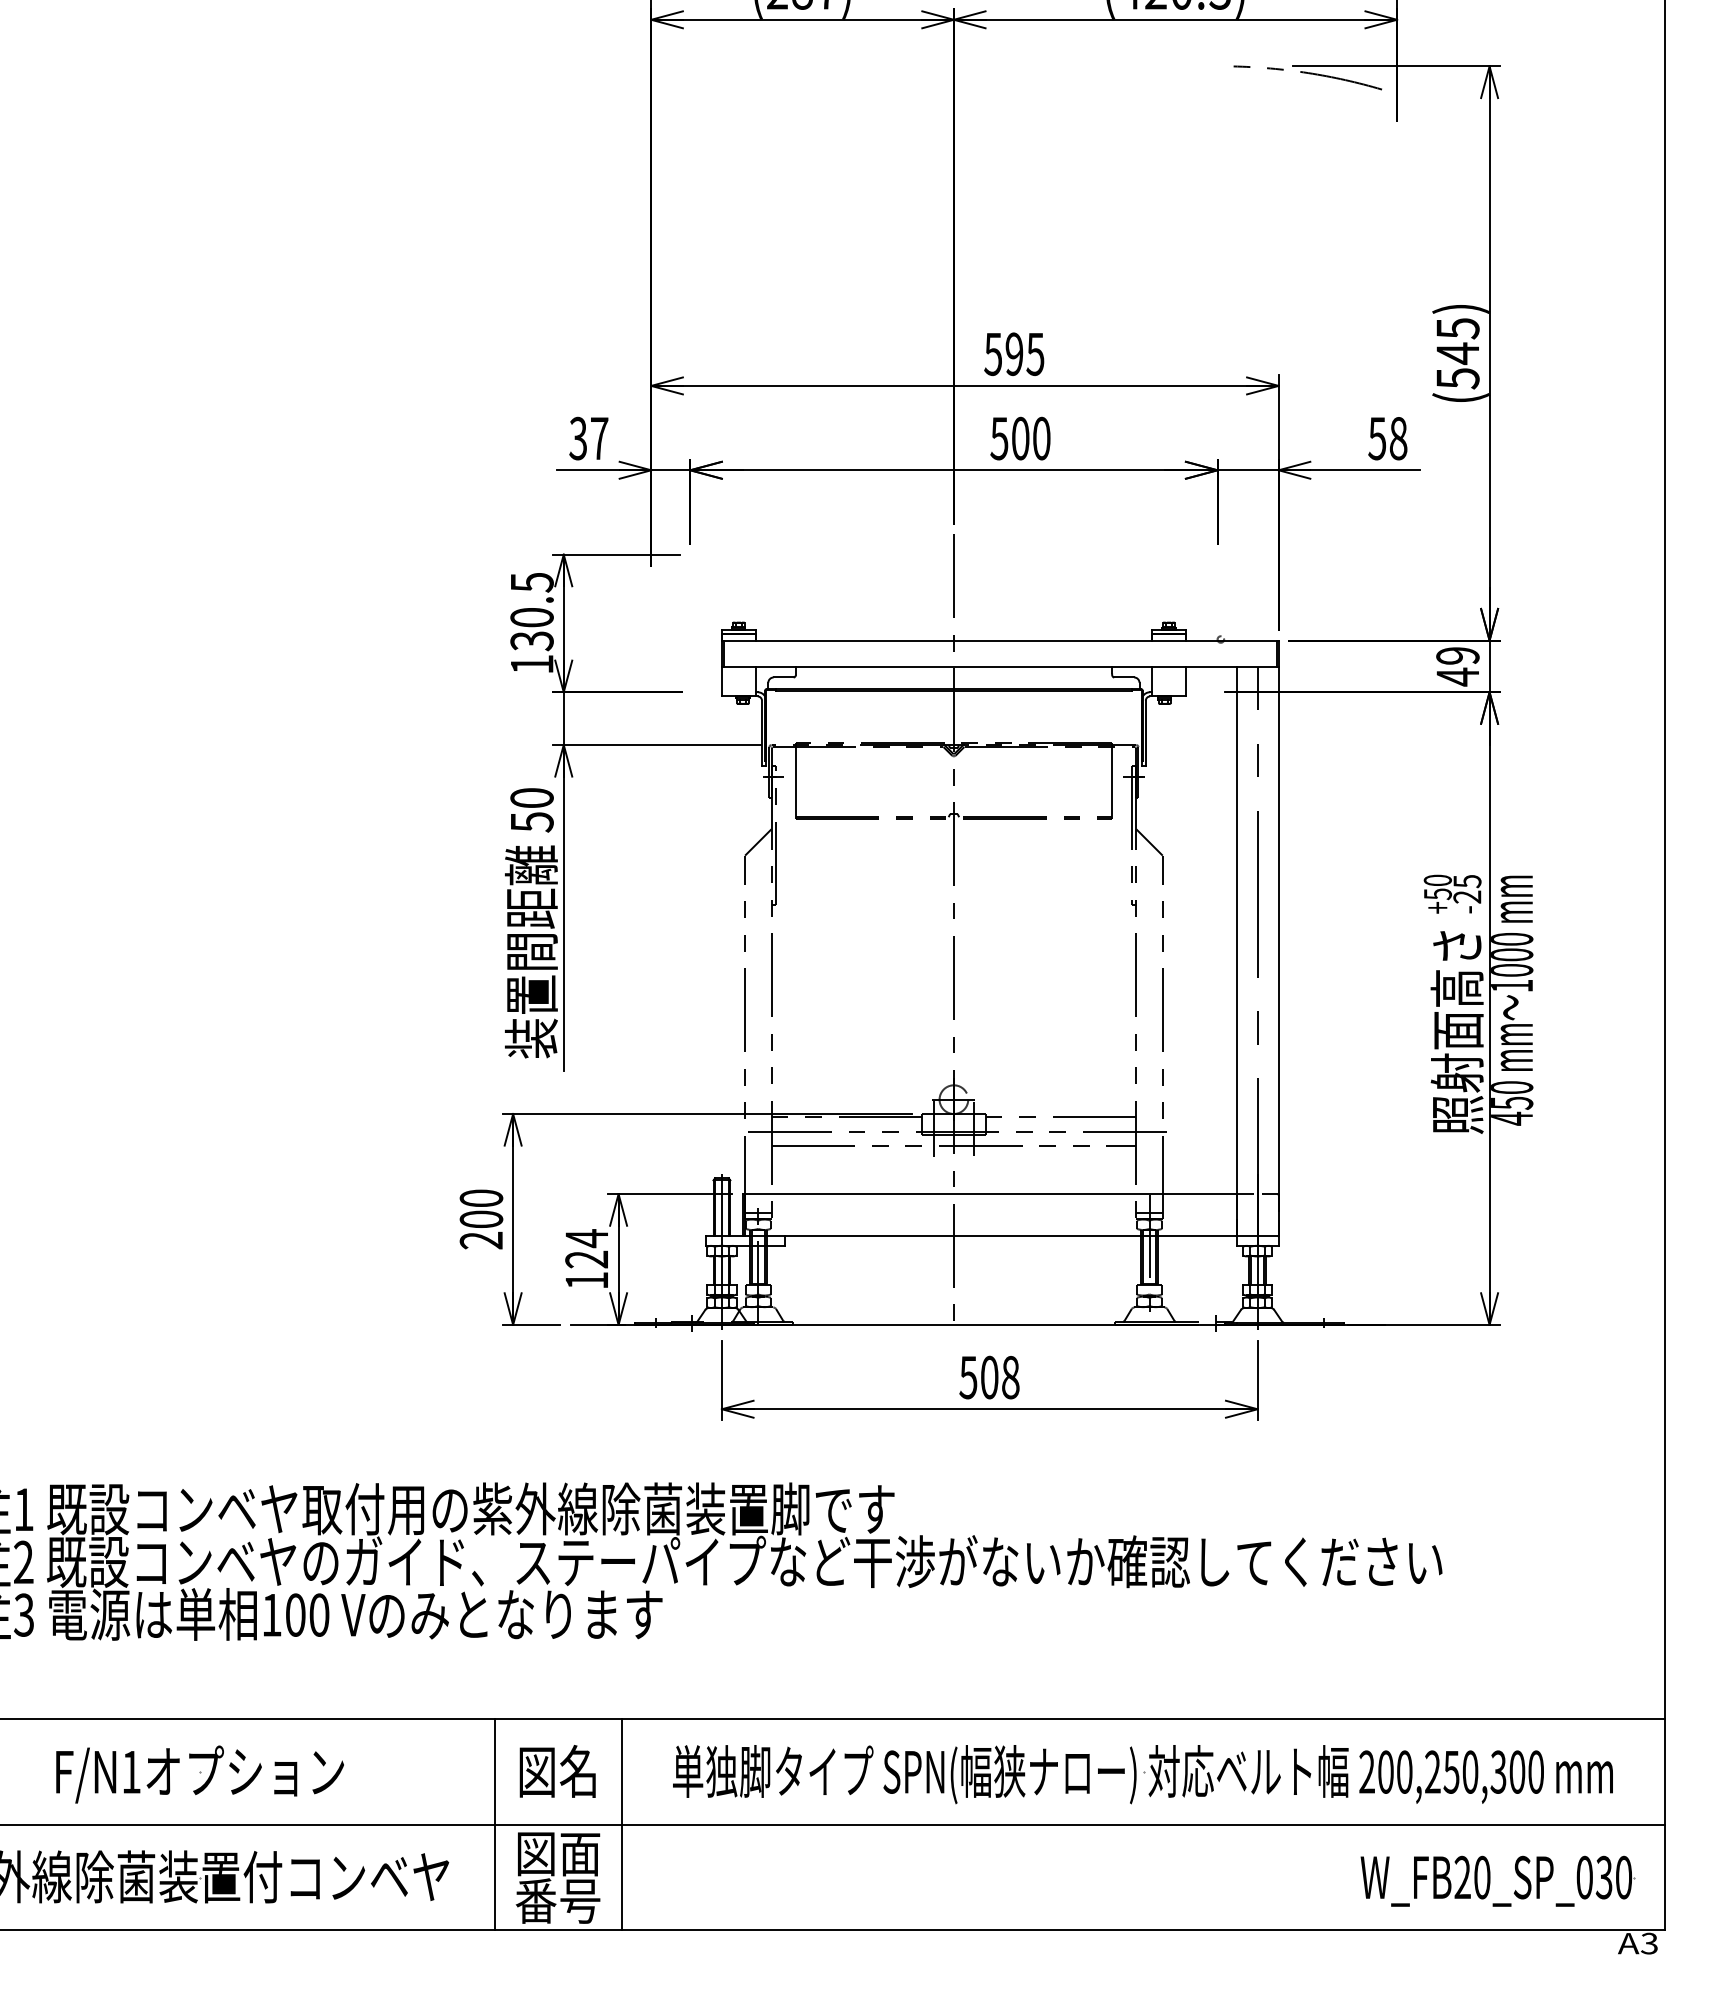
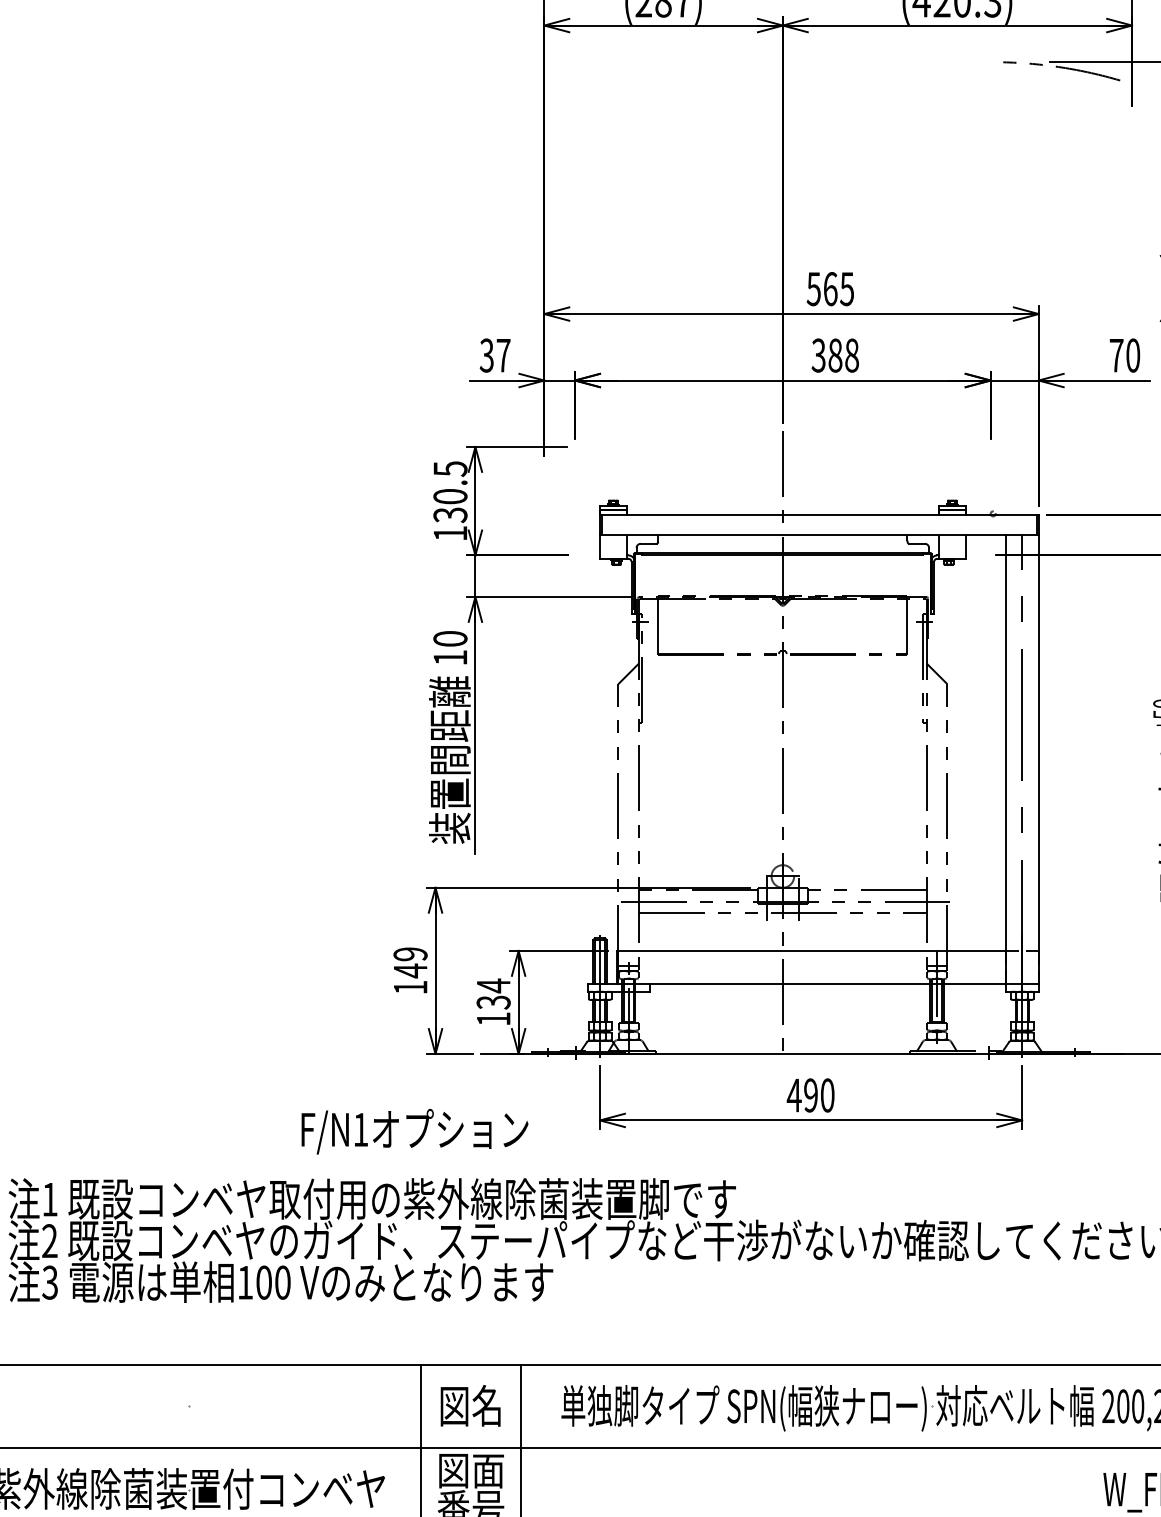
text: (1014, 354) -> (830, 289), 595 -> 565
text: (1020, 438) -> (835, 355), 500 -> 388
text: (1387, 438) -> (1124, 355), 58 -> 70
text: (532, 822) -> (450, 658), 50 -> 10
text: (481, 1219) -> (410, 970), 200 -> 149
text: (586, 1259) -> (493, 1002), 124 -> 134
text: (989, 1377) -> (810, 1095), 508 -> 490
text: (199, 1774) -> (414, 1131), moved

